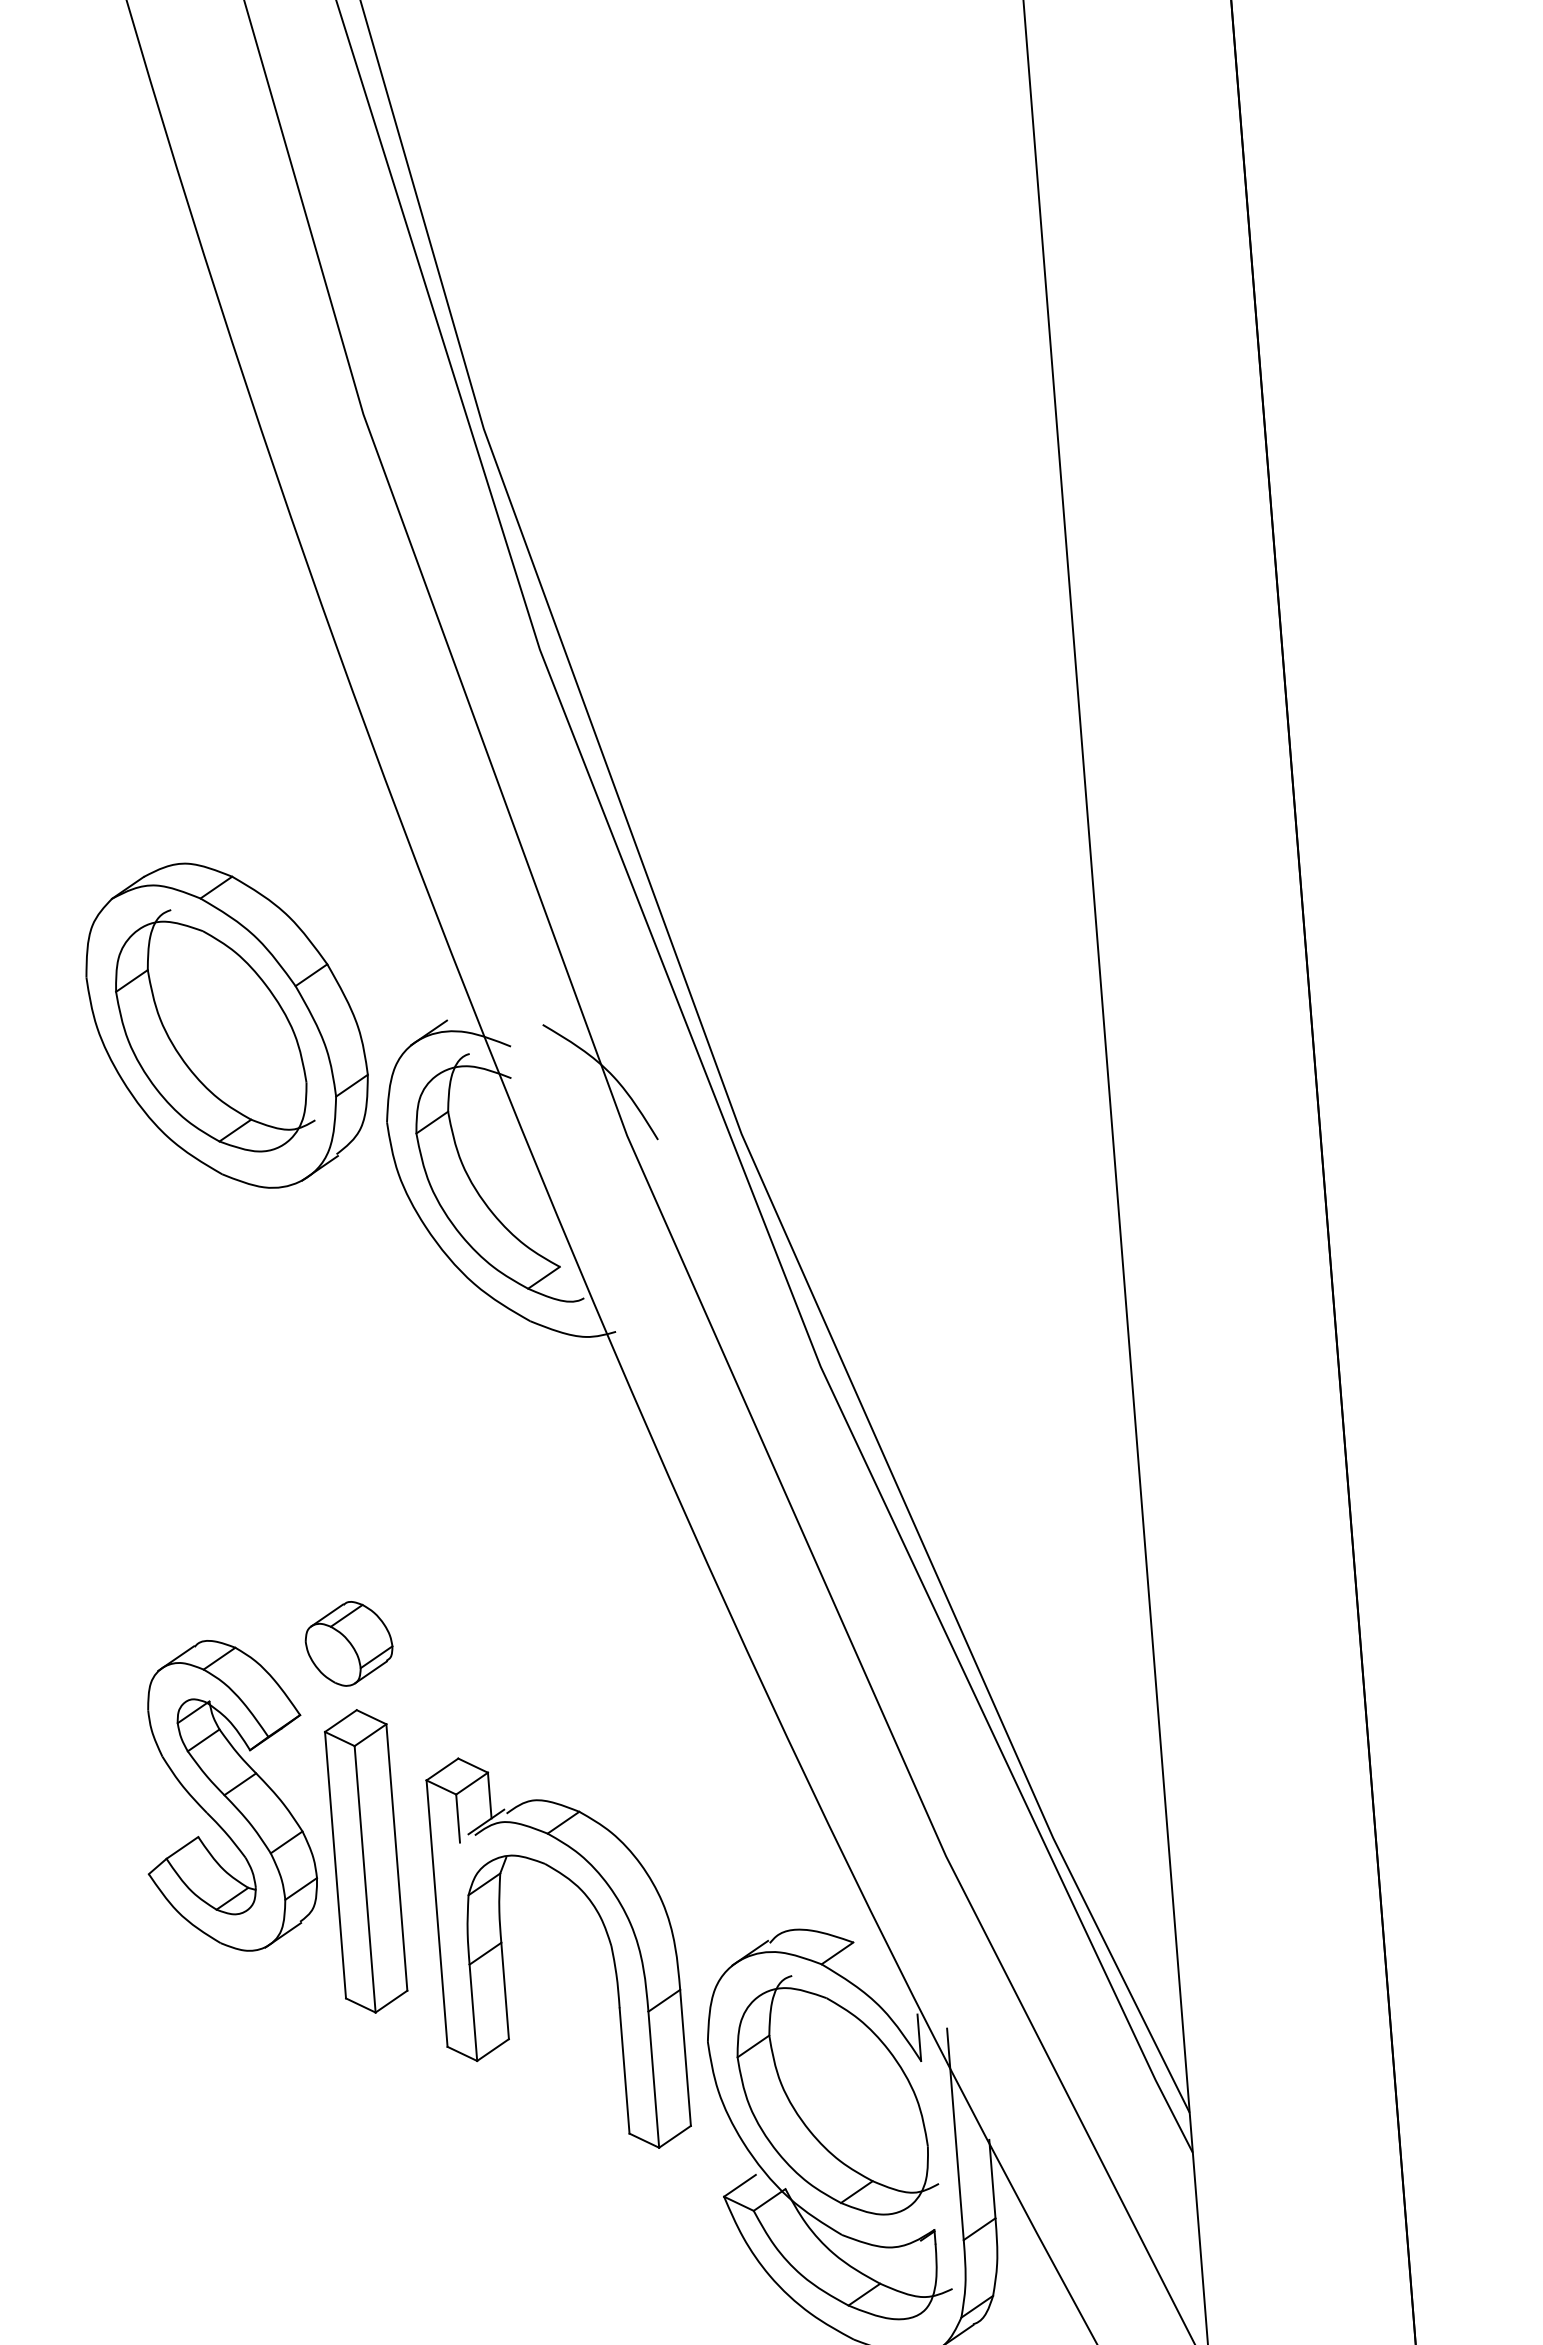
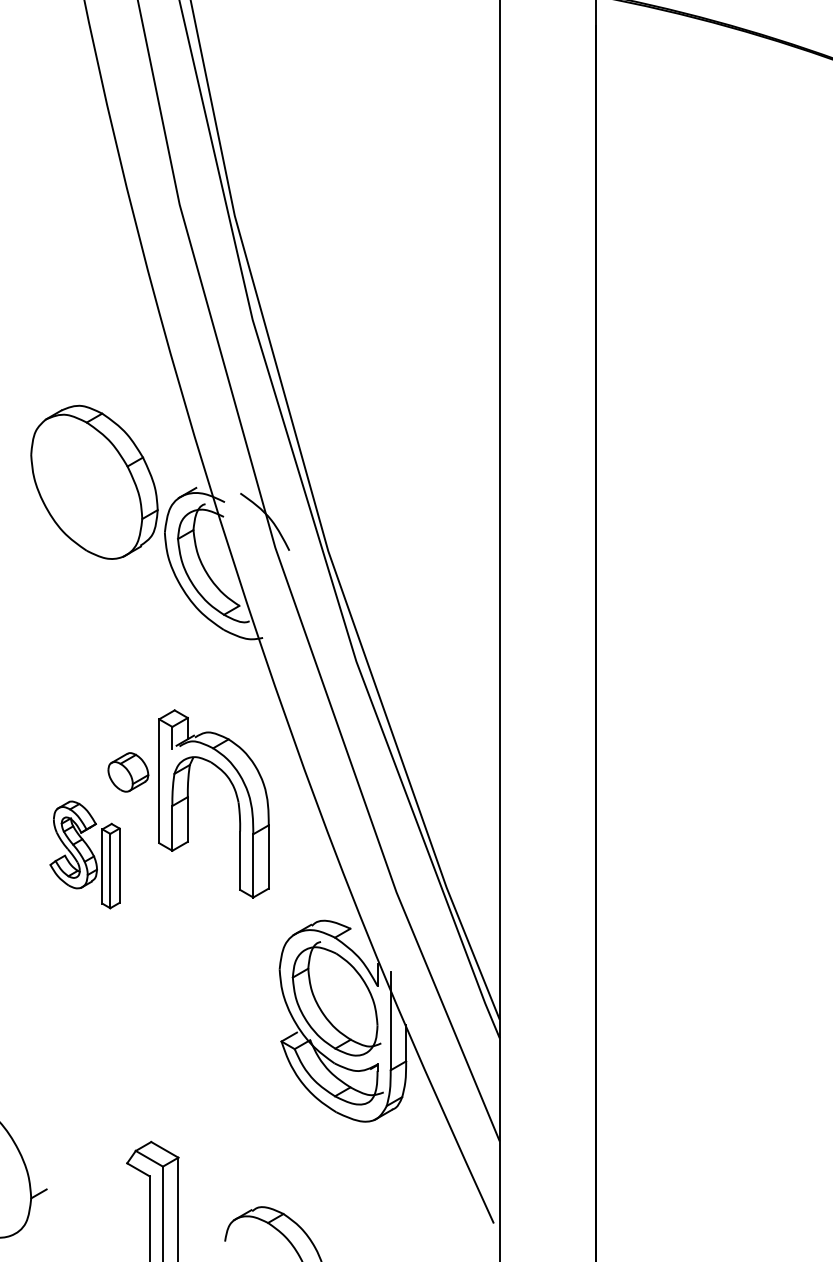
part: (212, 1031) -> (87, 484), removed
part: (268, 1827) -> (84, 854), size x0.6
part: (603, 1931) -> (235, 795), moved

